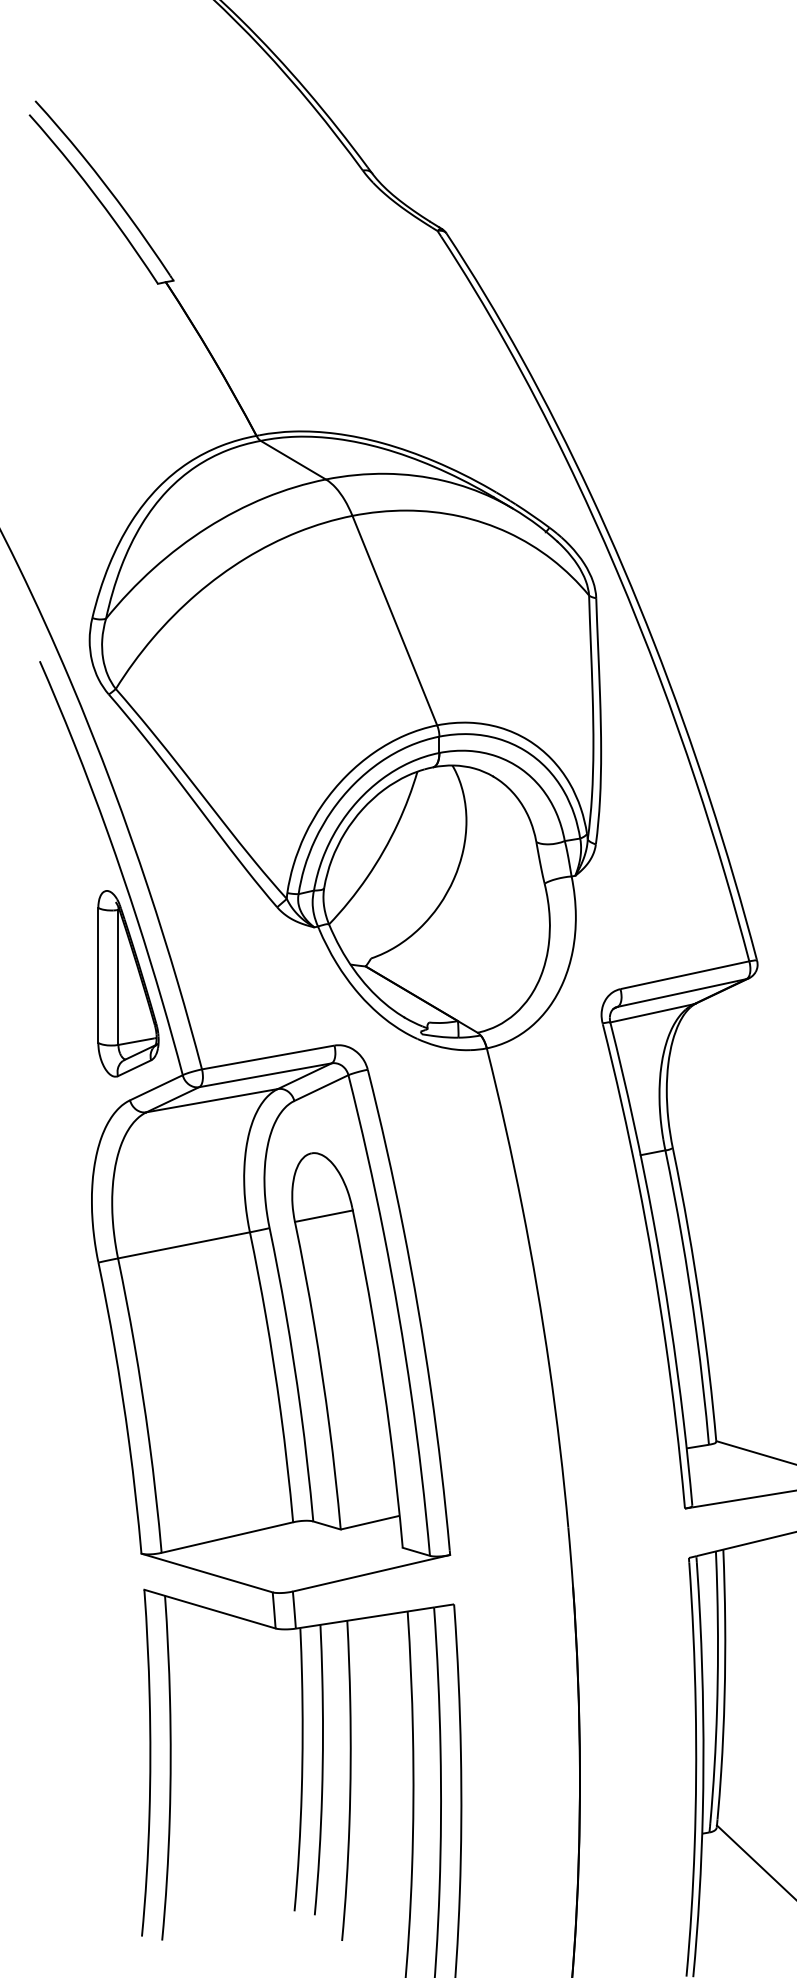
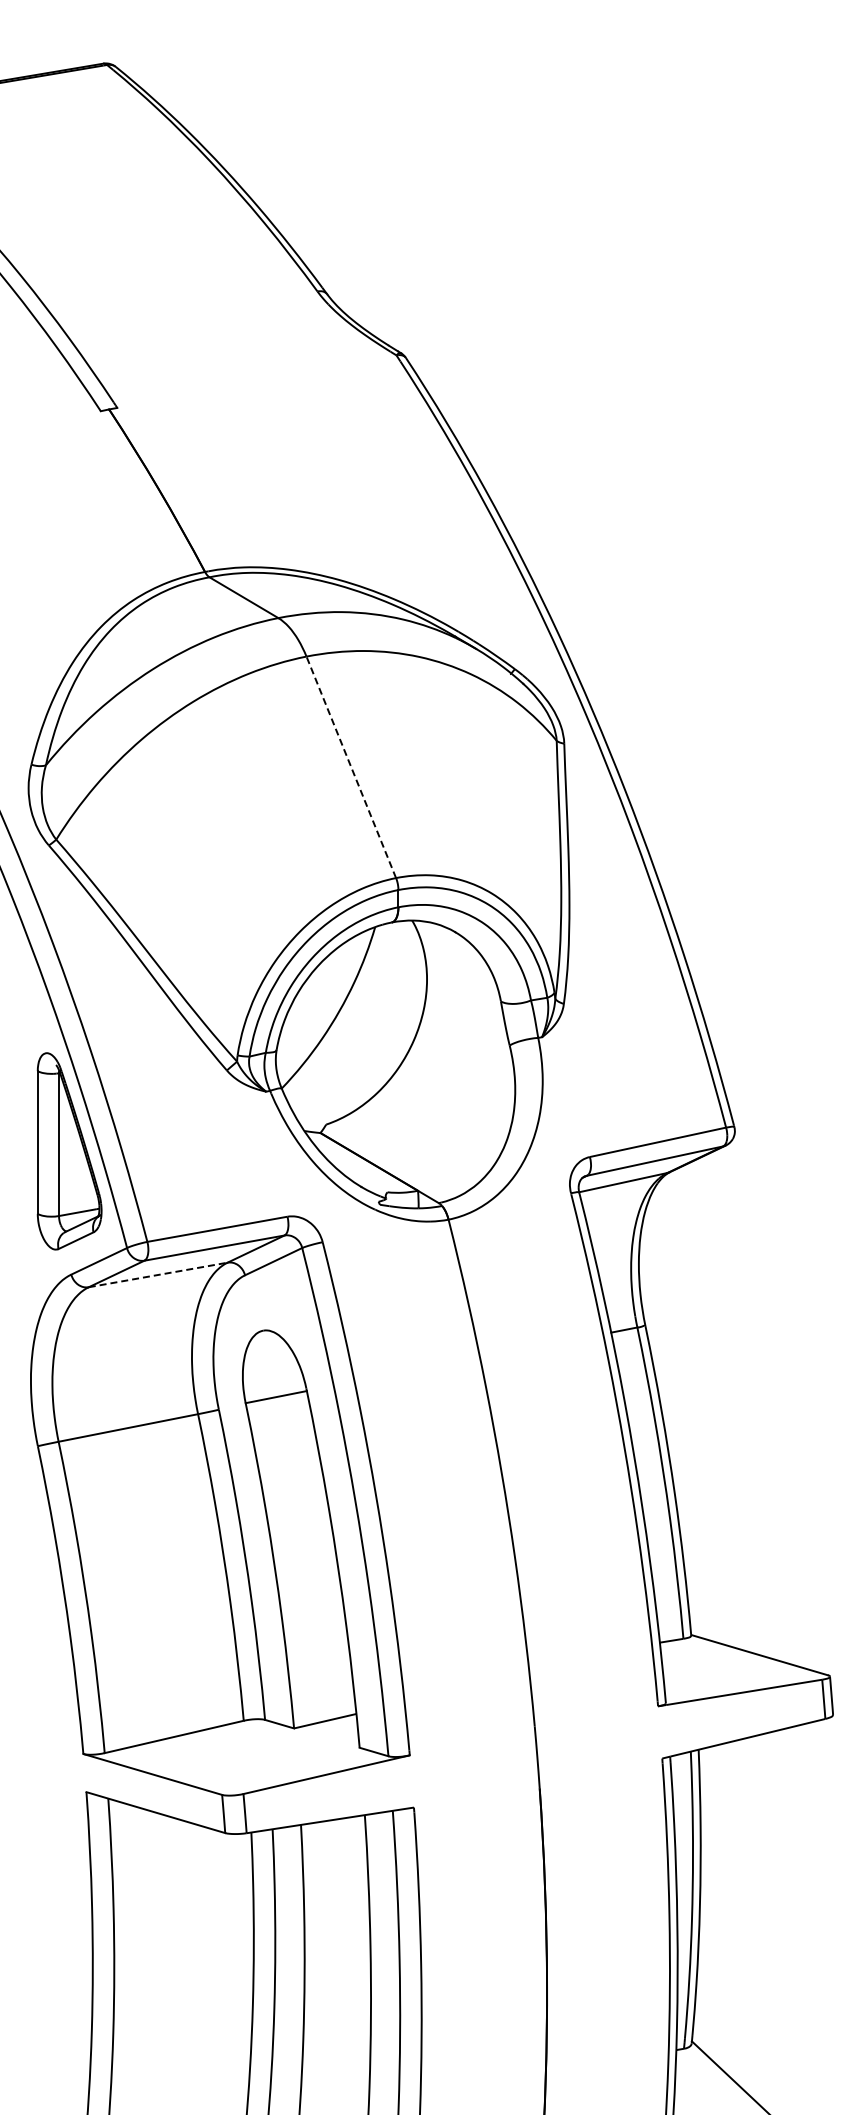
line: (395, 619) -> (351, 766), solid -> dashed
line: (212, 1100) -> (158, 1274), solid -> dashed

